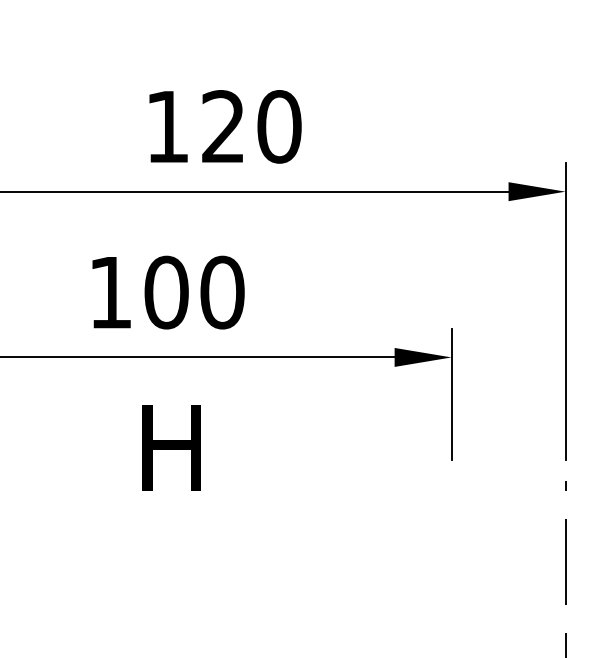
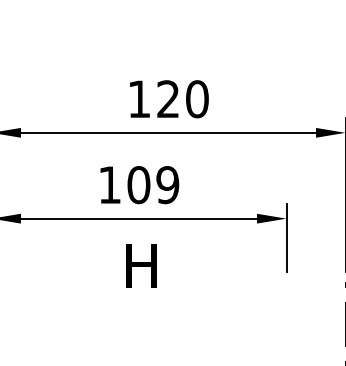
text: (221, 293) -> (167, 185), 100 -> 109

